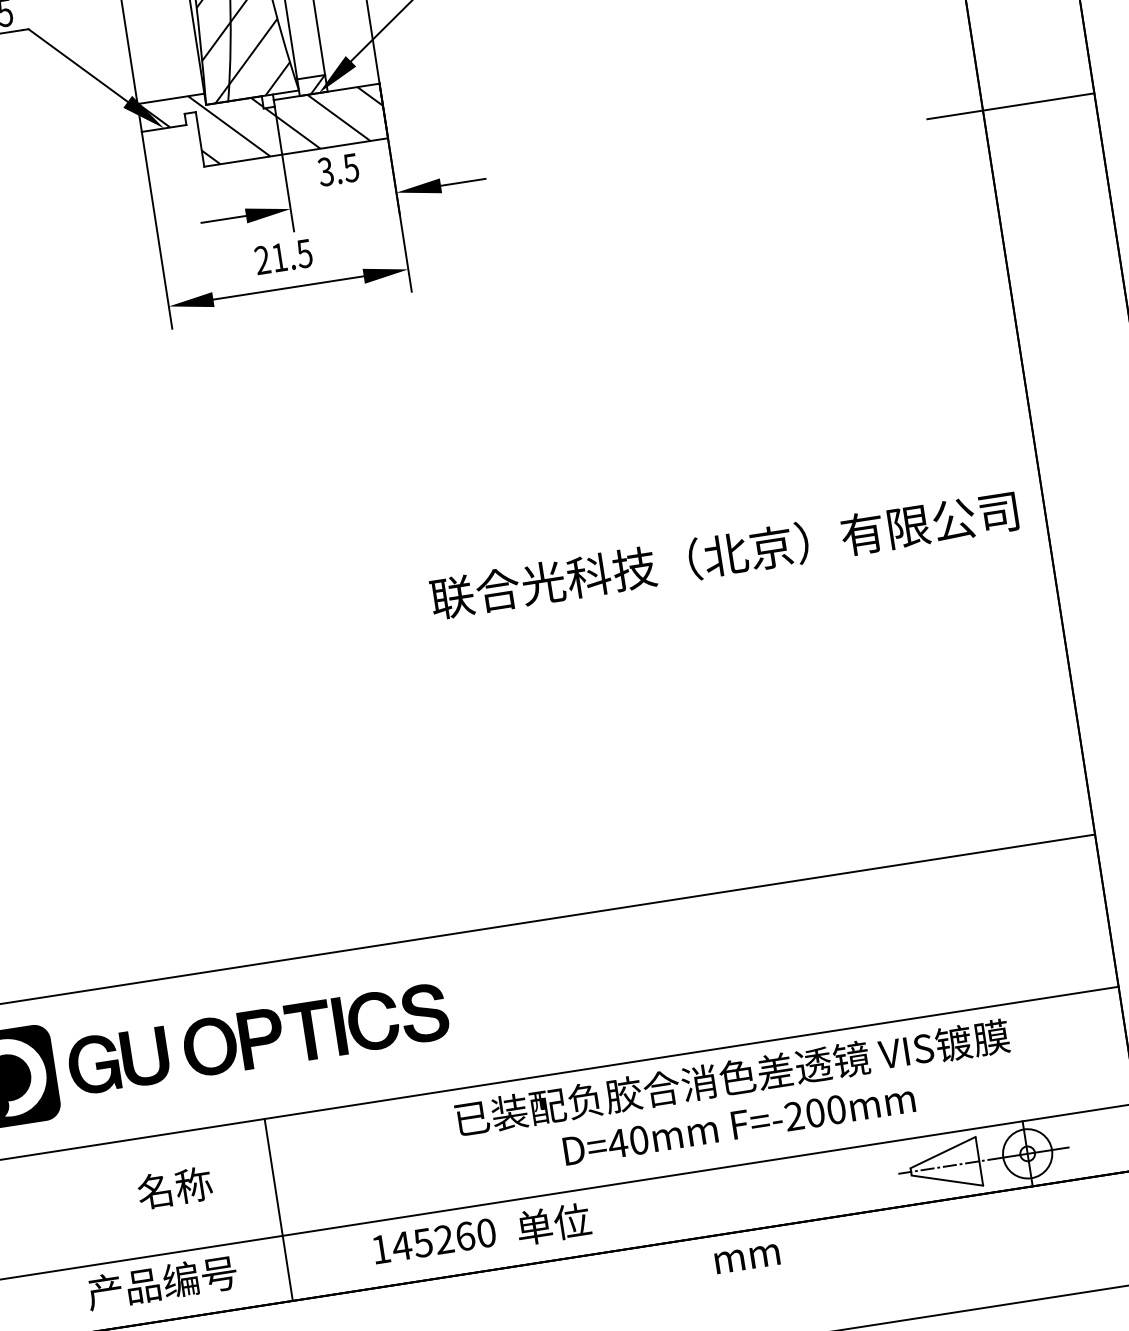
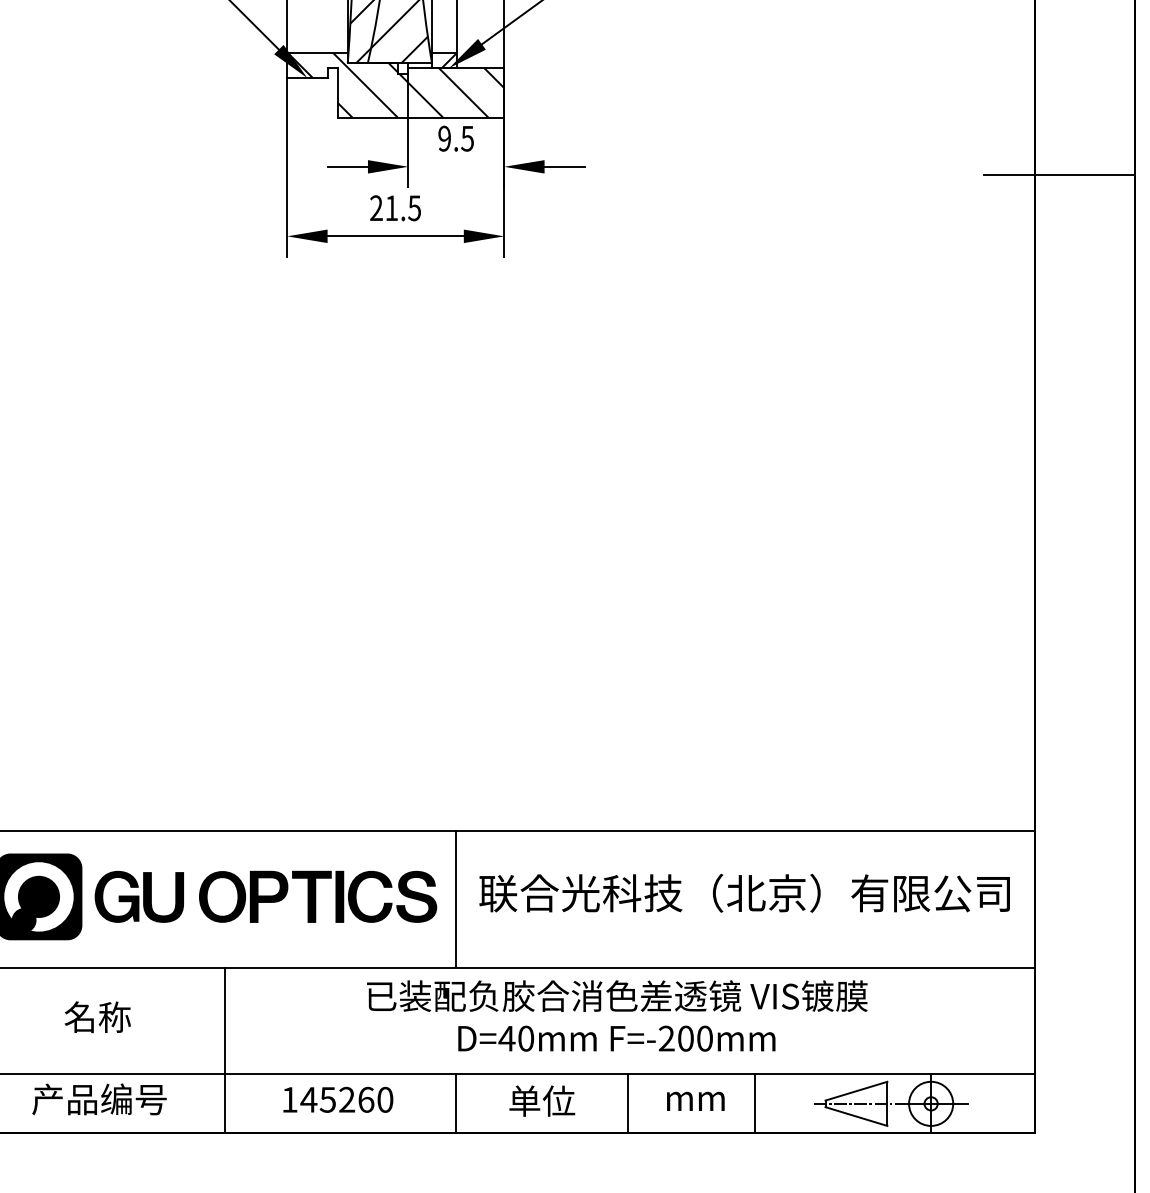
text: (325, 171) -> (444, 138), 3.5 -> 9.5
text: (723, 554) -> (744, 892), moved
line: (467, 1008) -> (455, 898), added
text: (735, 1099) -> (617, 1015), moved
line: (833, 1183) -> (755, 1103), added
text: (174, 1188) -> (97, 1017), moved
line: (693, 1205) -> (628, 1103), added
line: (278, 1209) -> (224, 1050), moved
text: (554, 1223) -> (542, 1100), moved
line: (502, 1234) -> (455, 1103), added
text: (434, 1240) -> (338, 1099), moved
text: (746, 1257) -> (695, 1100), moved
text: (162, 1282) -> (99, 1099), moved

